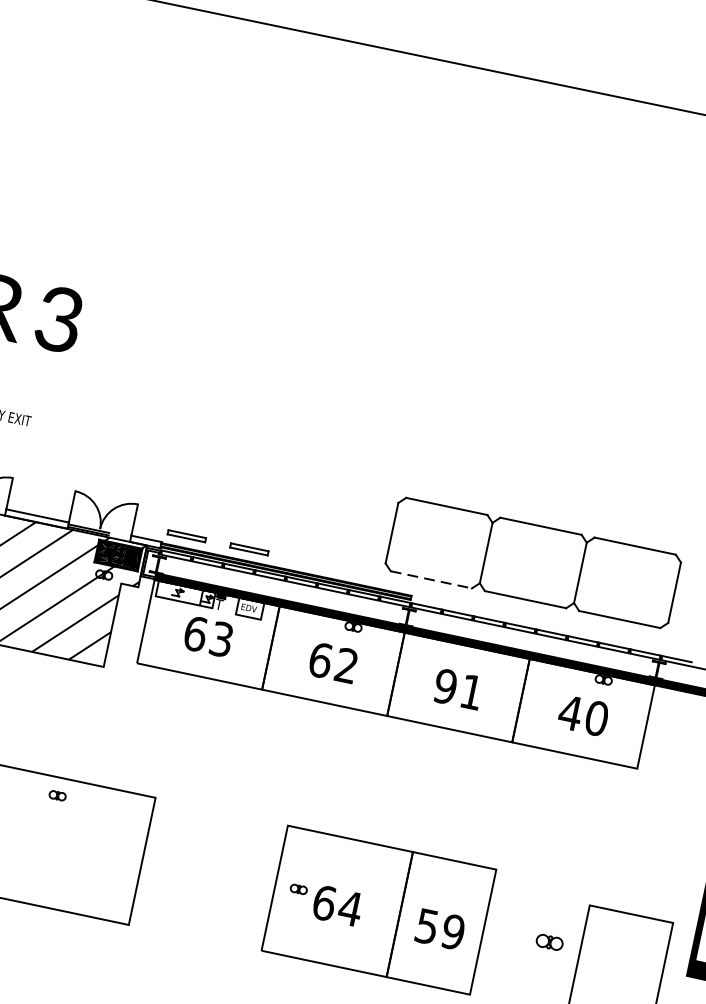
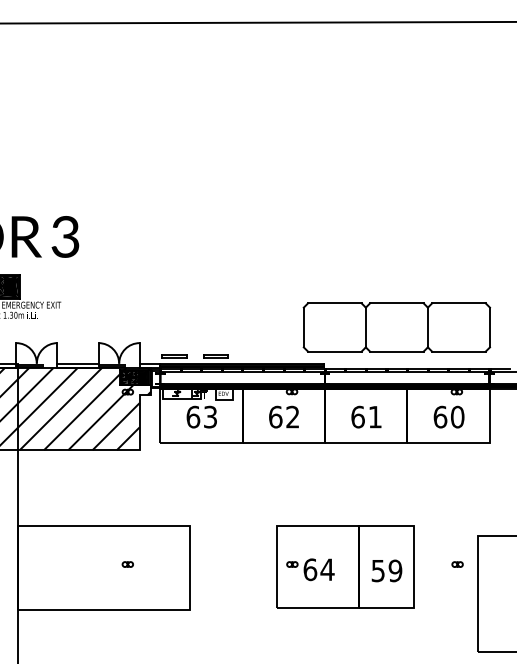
line: (430, 579) -> (334, 351), dashed -> solid
text: (445, 685) -> (357, 416), 91 -> 61
text: (571, 712) -> (440, 416), 40 -> 60
part: (57, 795) -> (127, 564), moved
part: (549, 942) -> (457, 564), size x0.62

